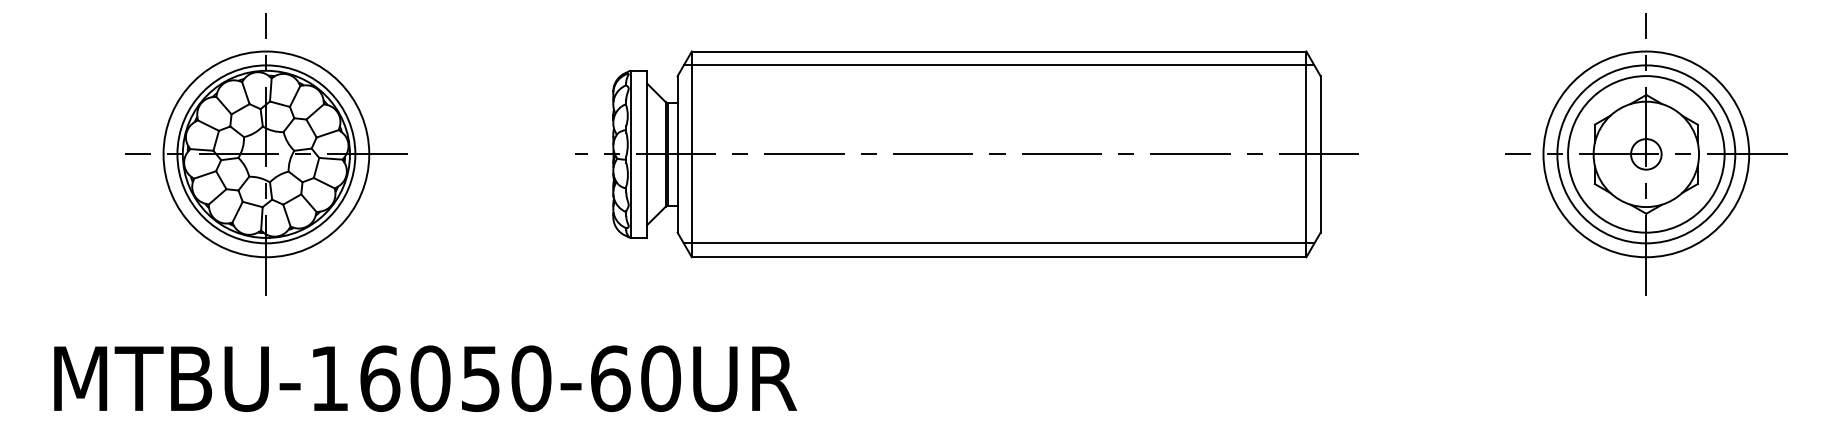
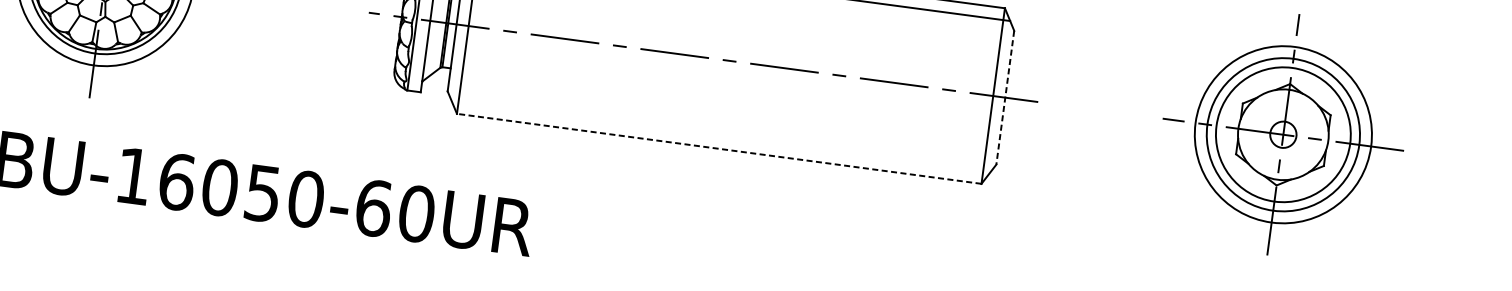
line: (1320, 154) -> (1005, 97), solid -> dashed
line: (998, 243) -> (720, 137), removed
line: (998, 257) -> (718, 149), solid -> dashed

